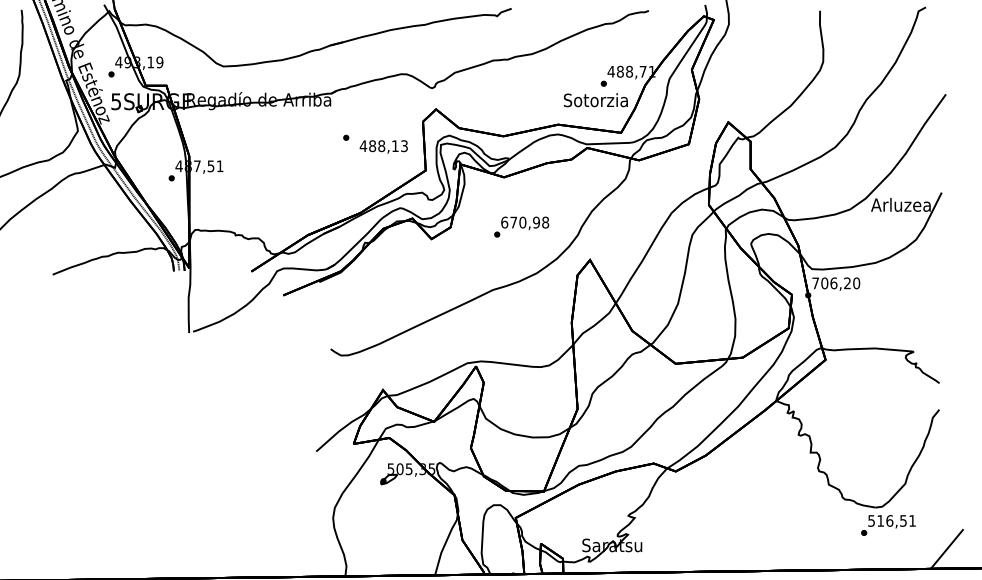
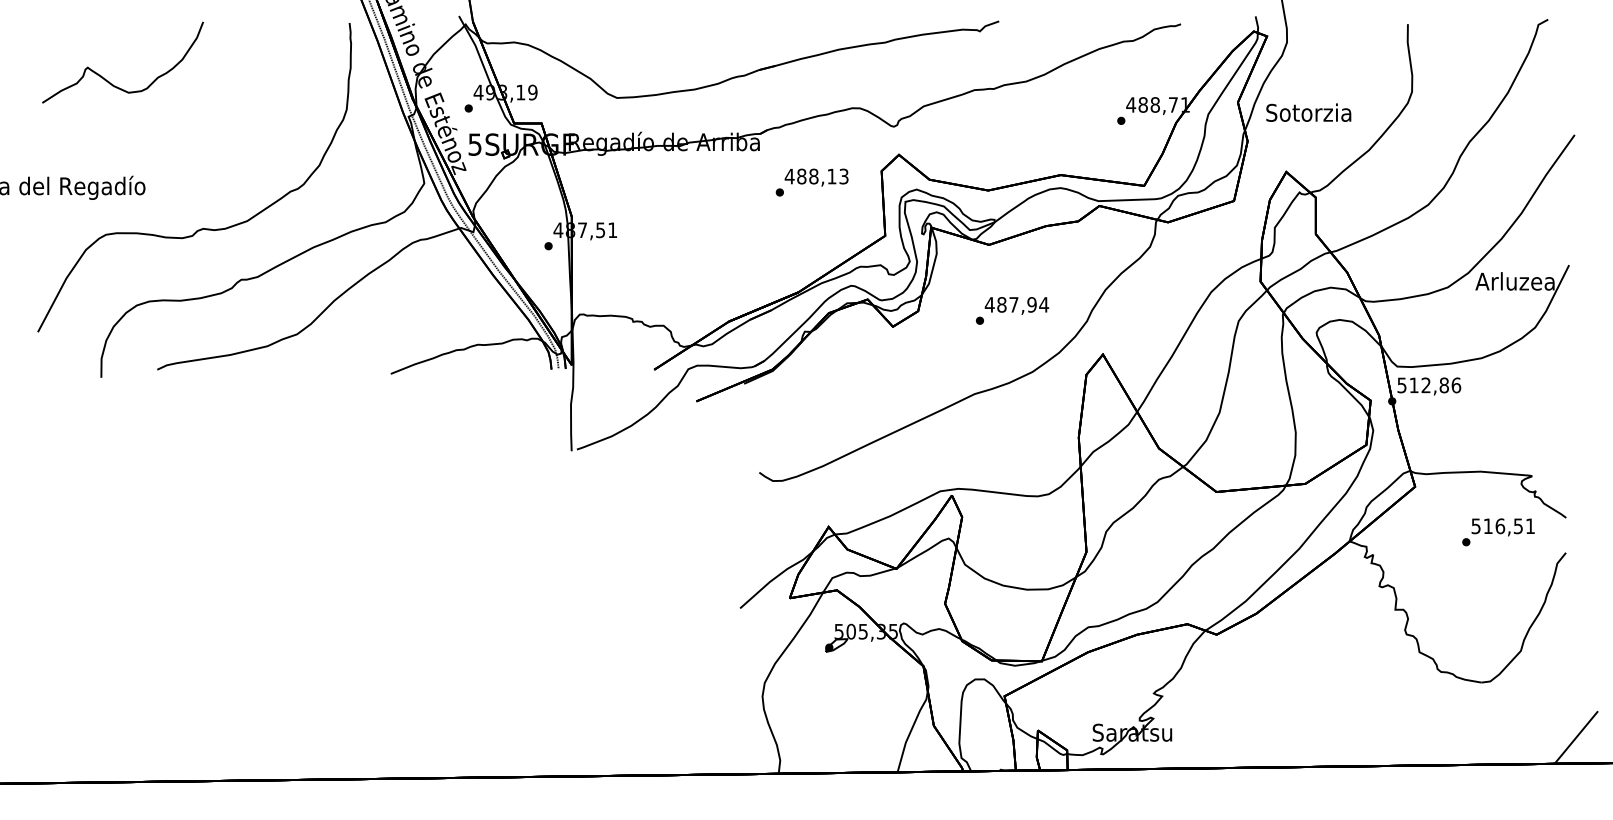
text: (595, 100) -> (1308, 112), moved
text: (383, 146) -> (816, 177), moved
text: (524, 222) -> (1016, 304), 670,98 -> 487,94
text: (836, 283) -> (1429, 385), 706,20 -> 512,86
text: (888, 525) -> (1498, 532), moved

